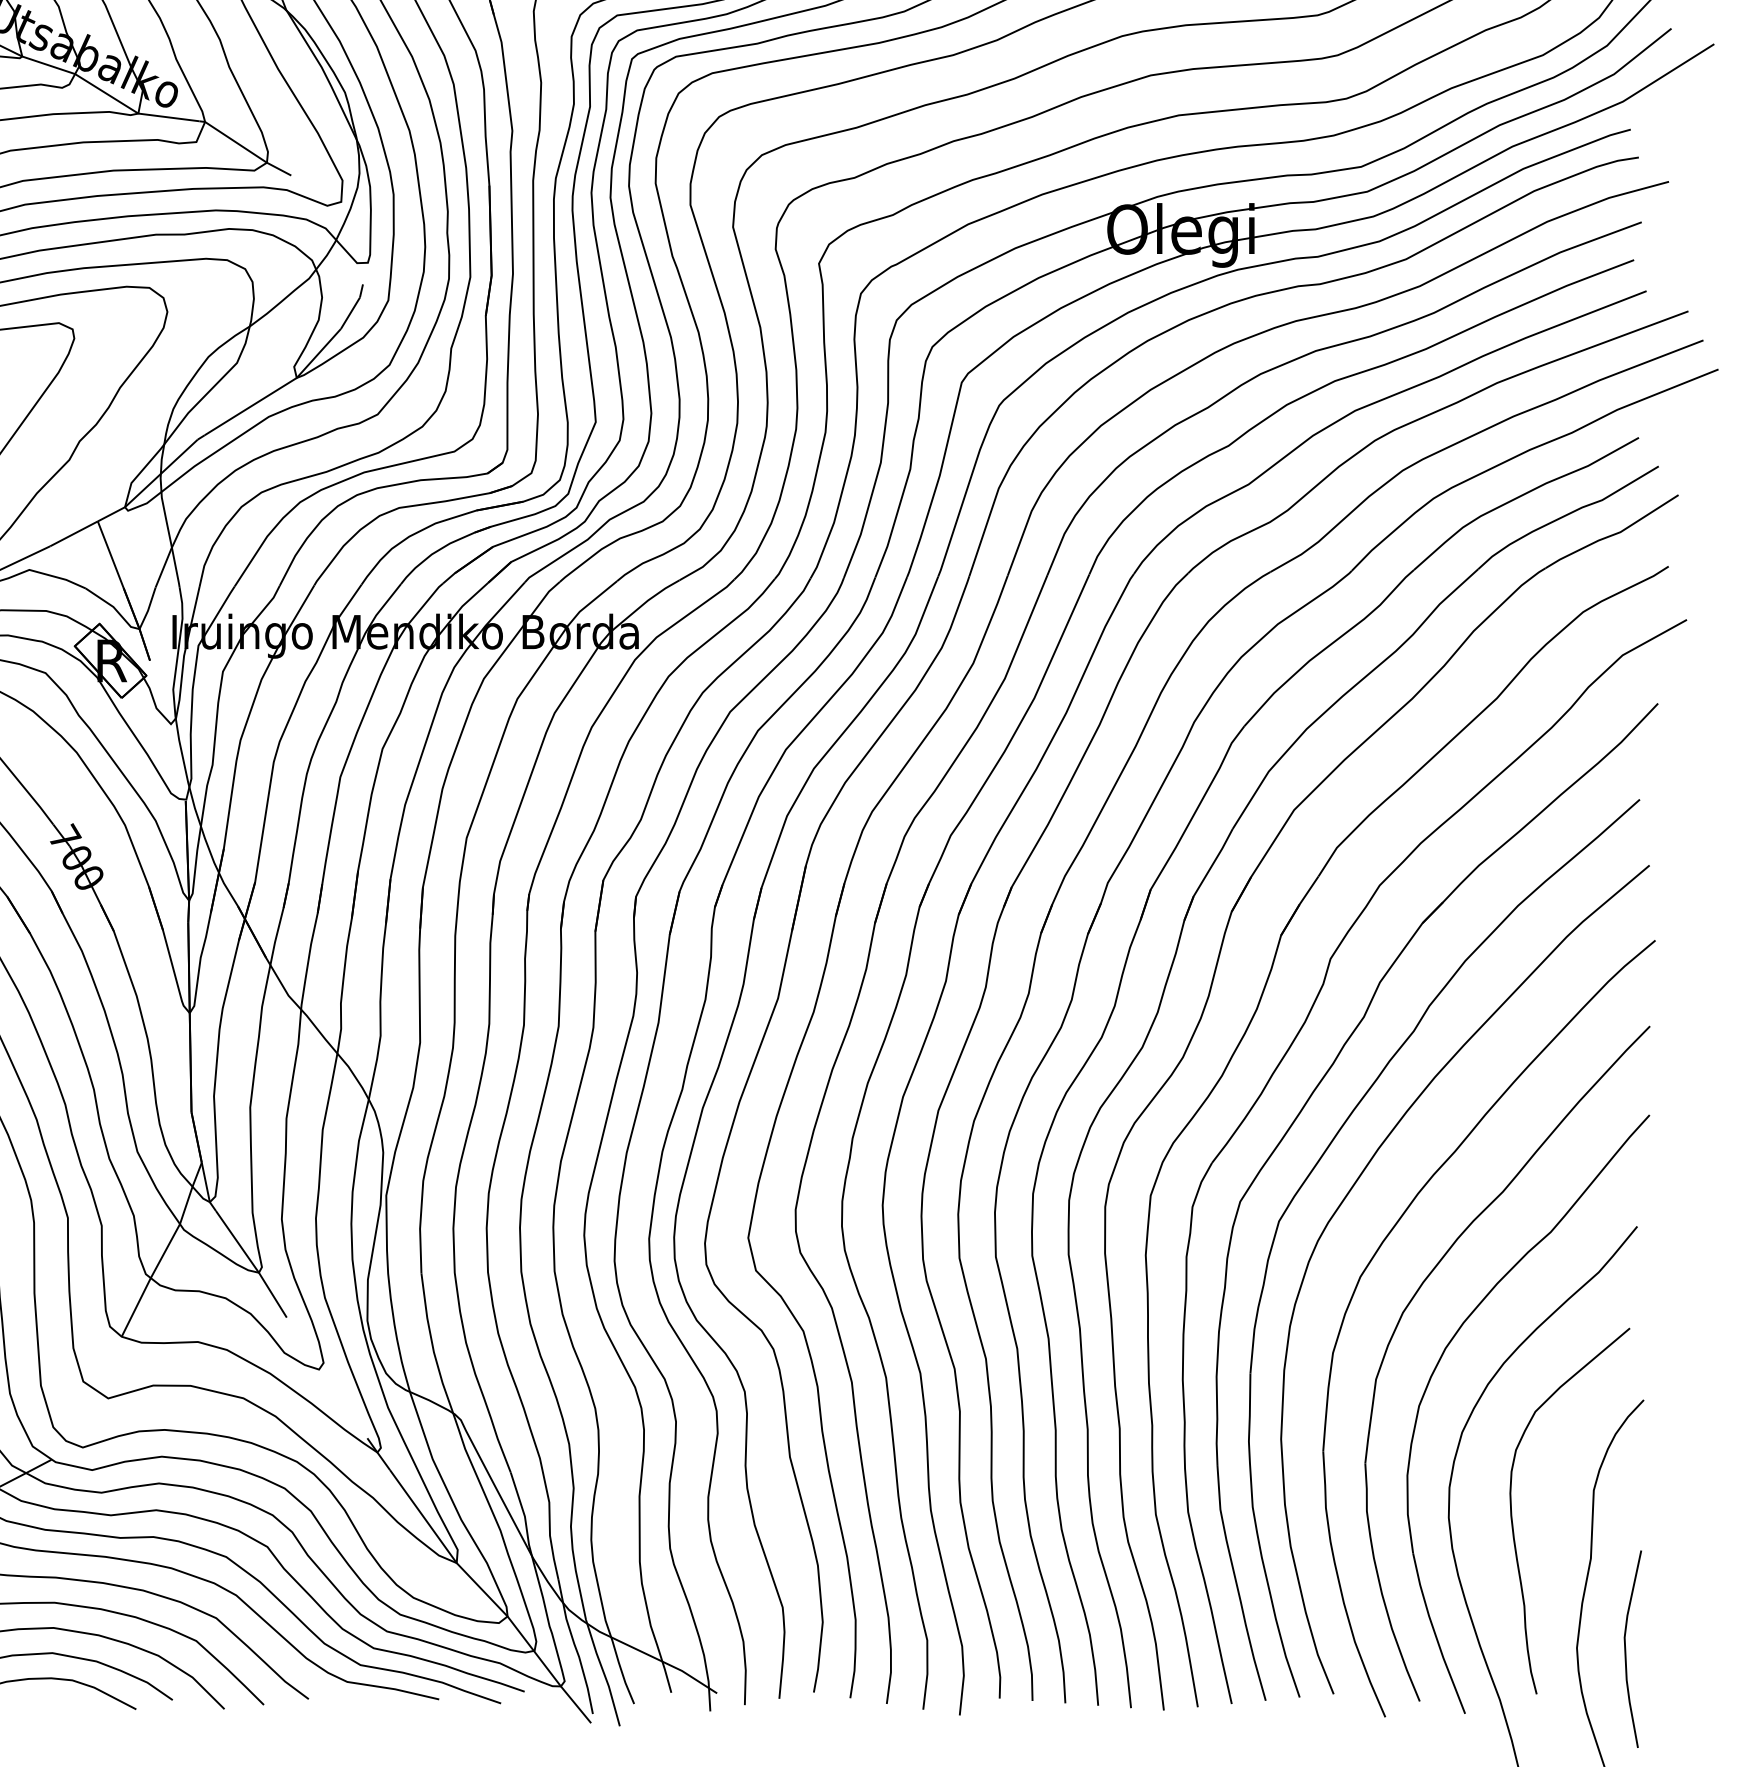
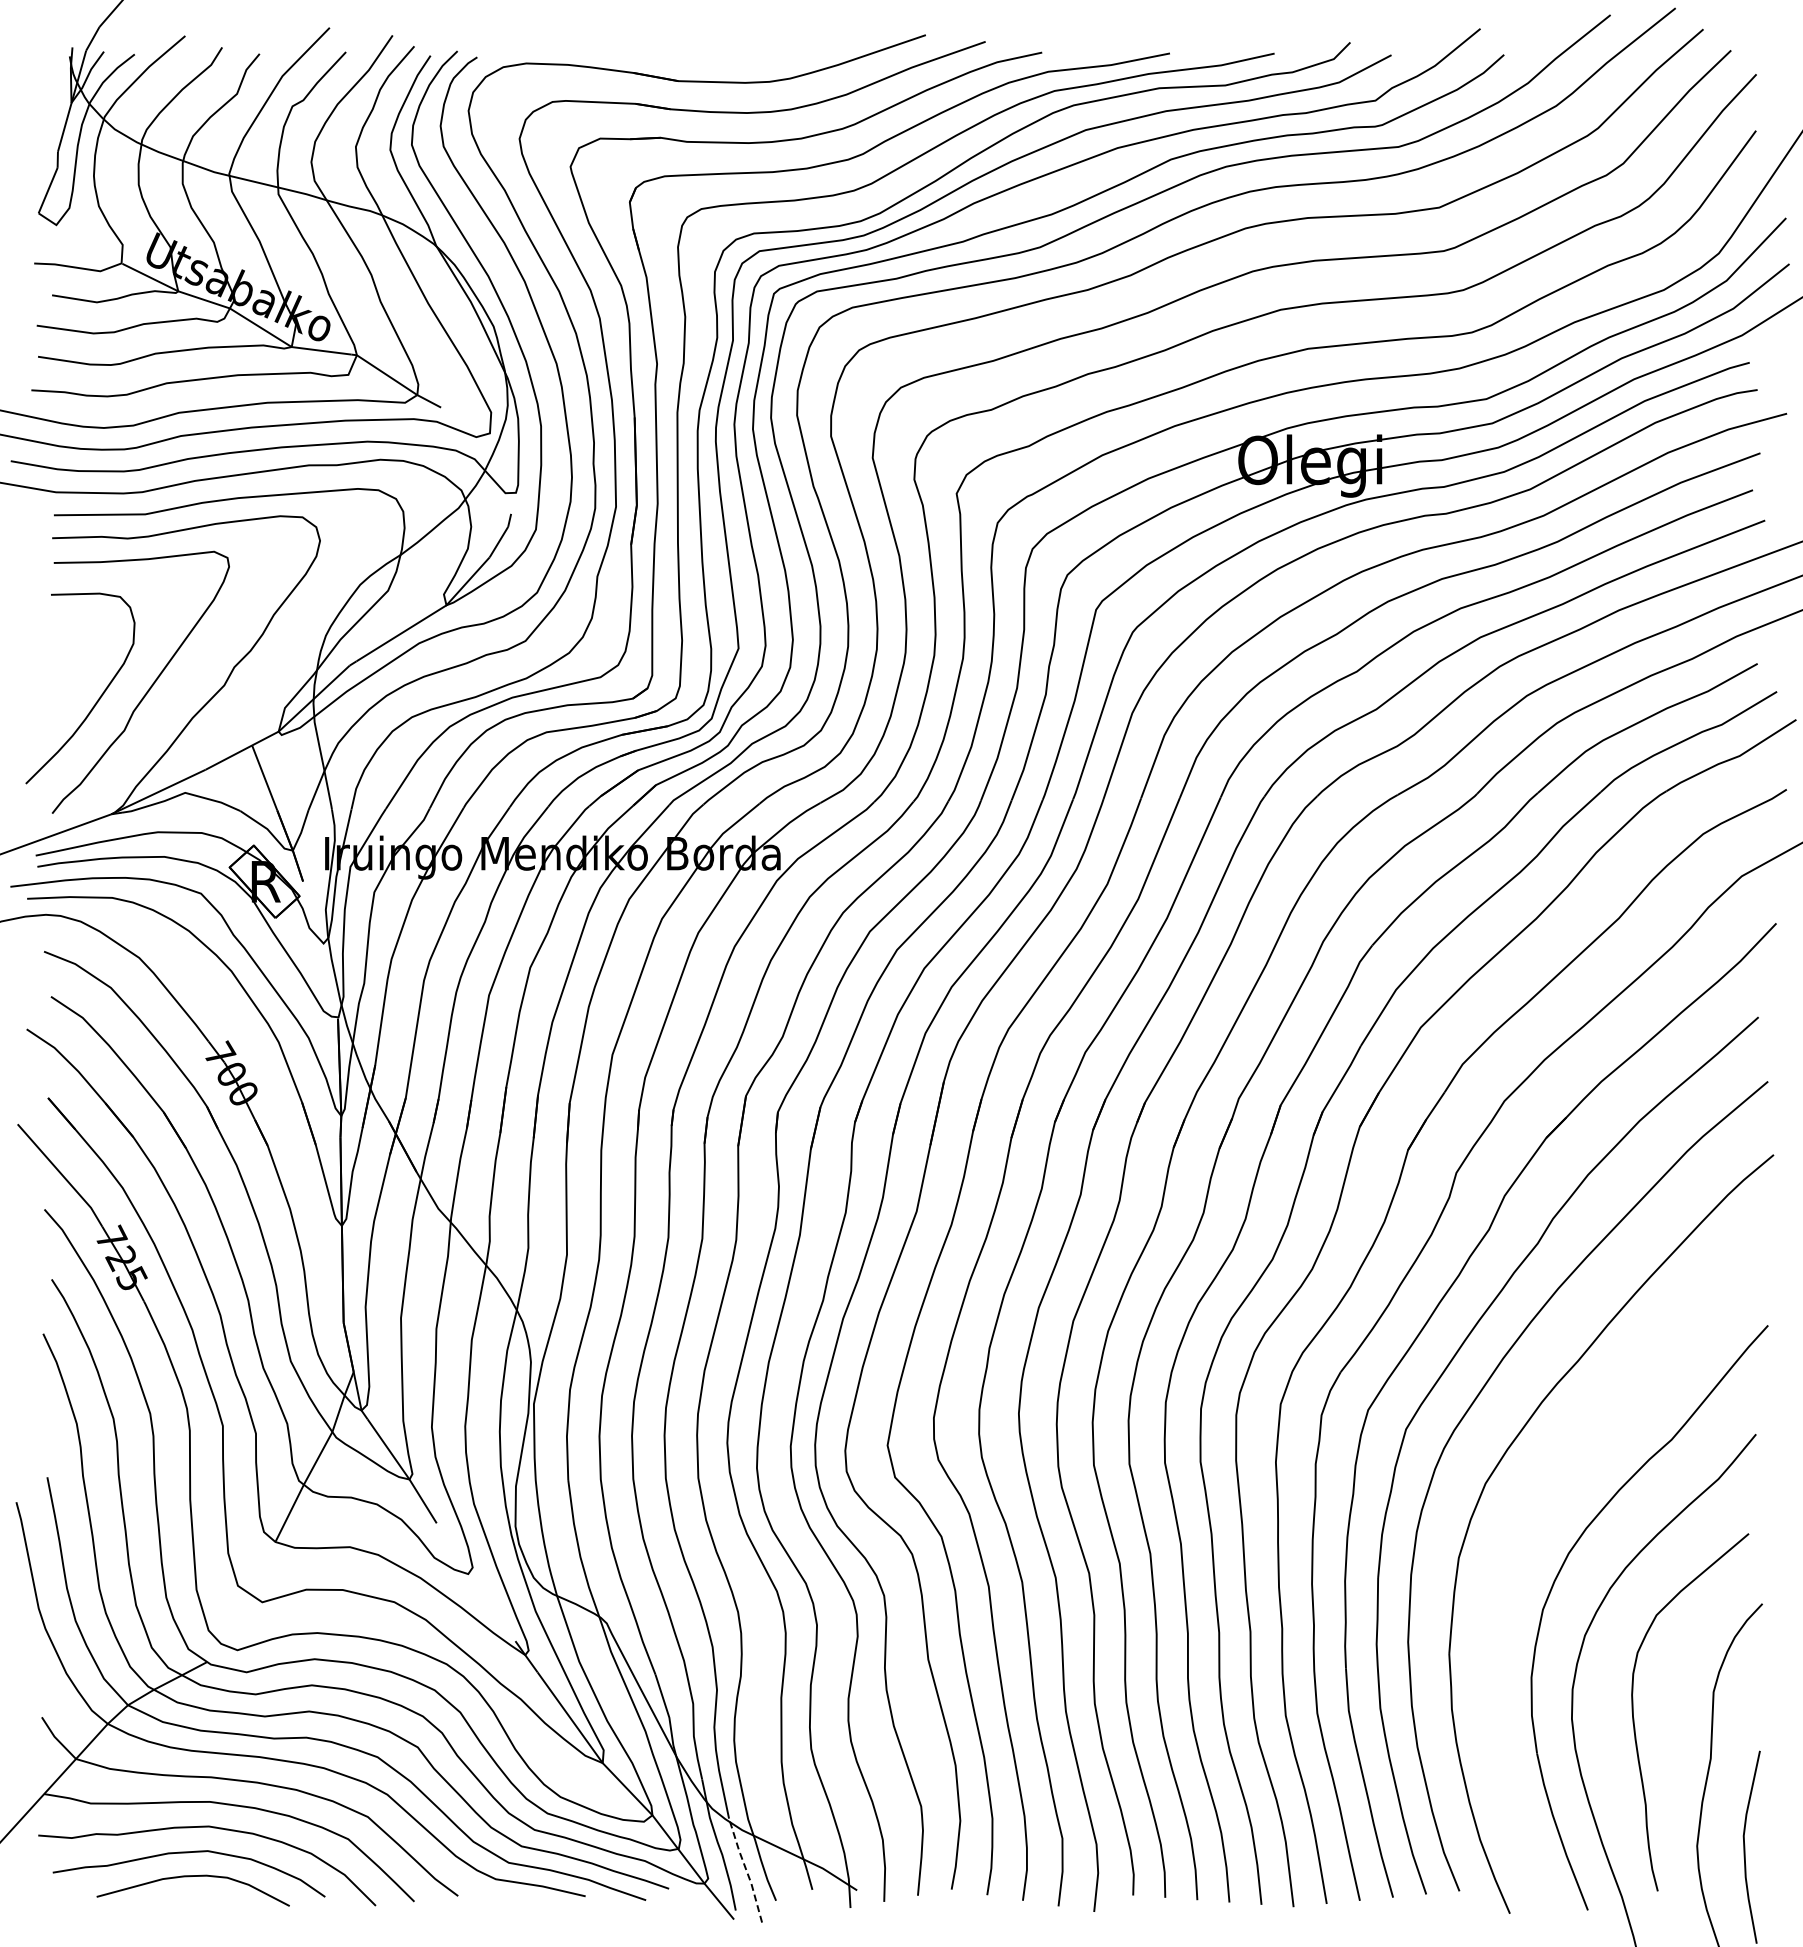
part: (1412, 1300) -> (1536, 1506), removed
line: (603, 1671) -> (746, 1869), solid -> dashed

